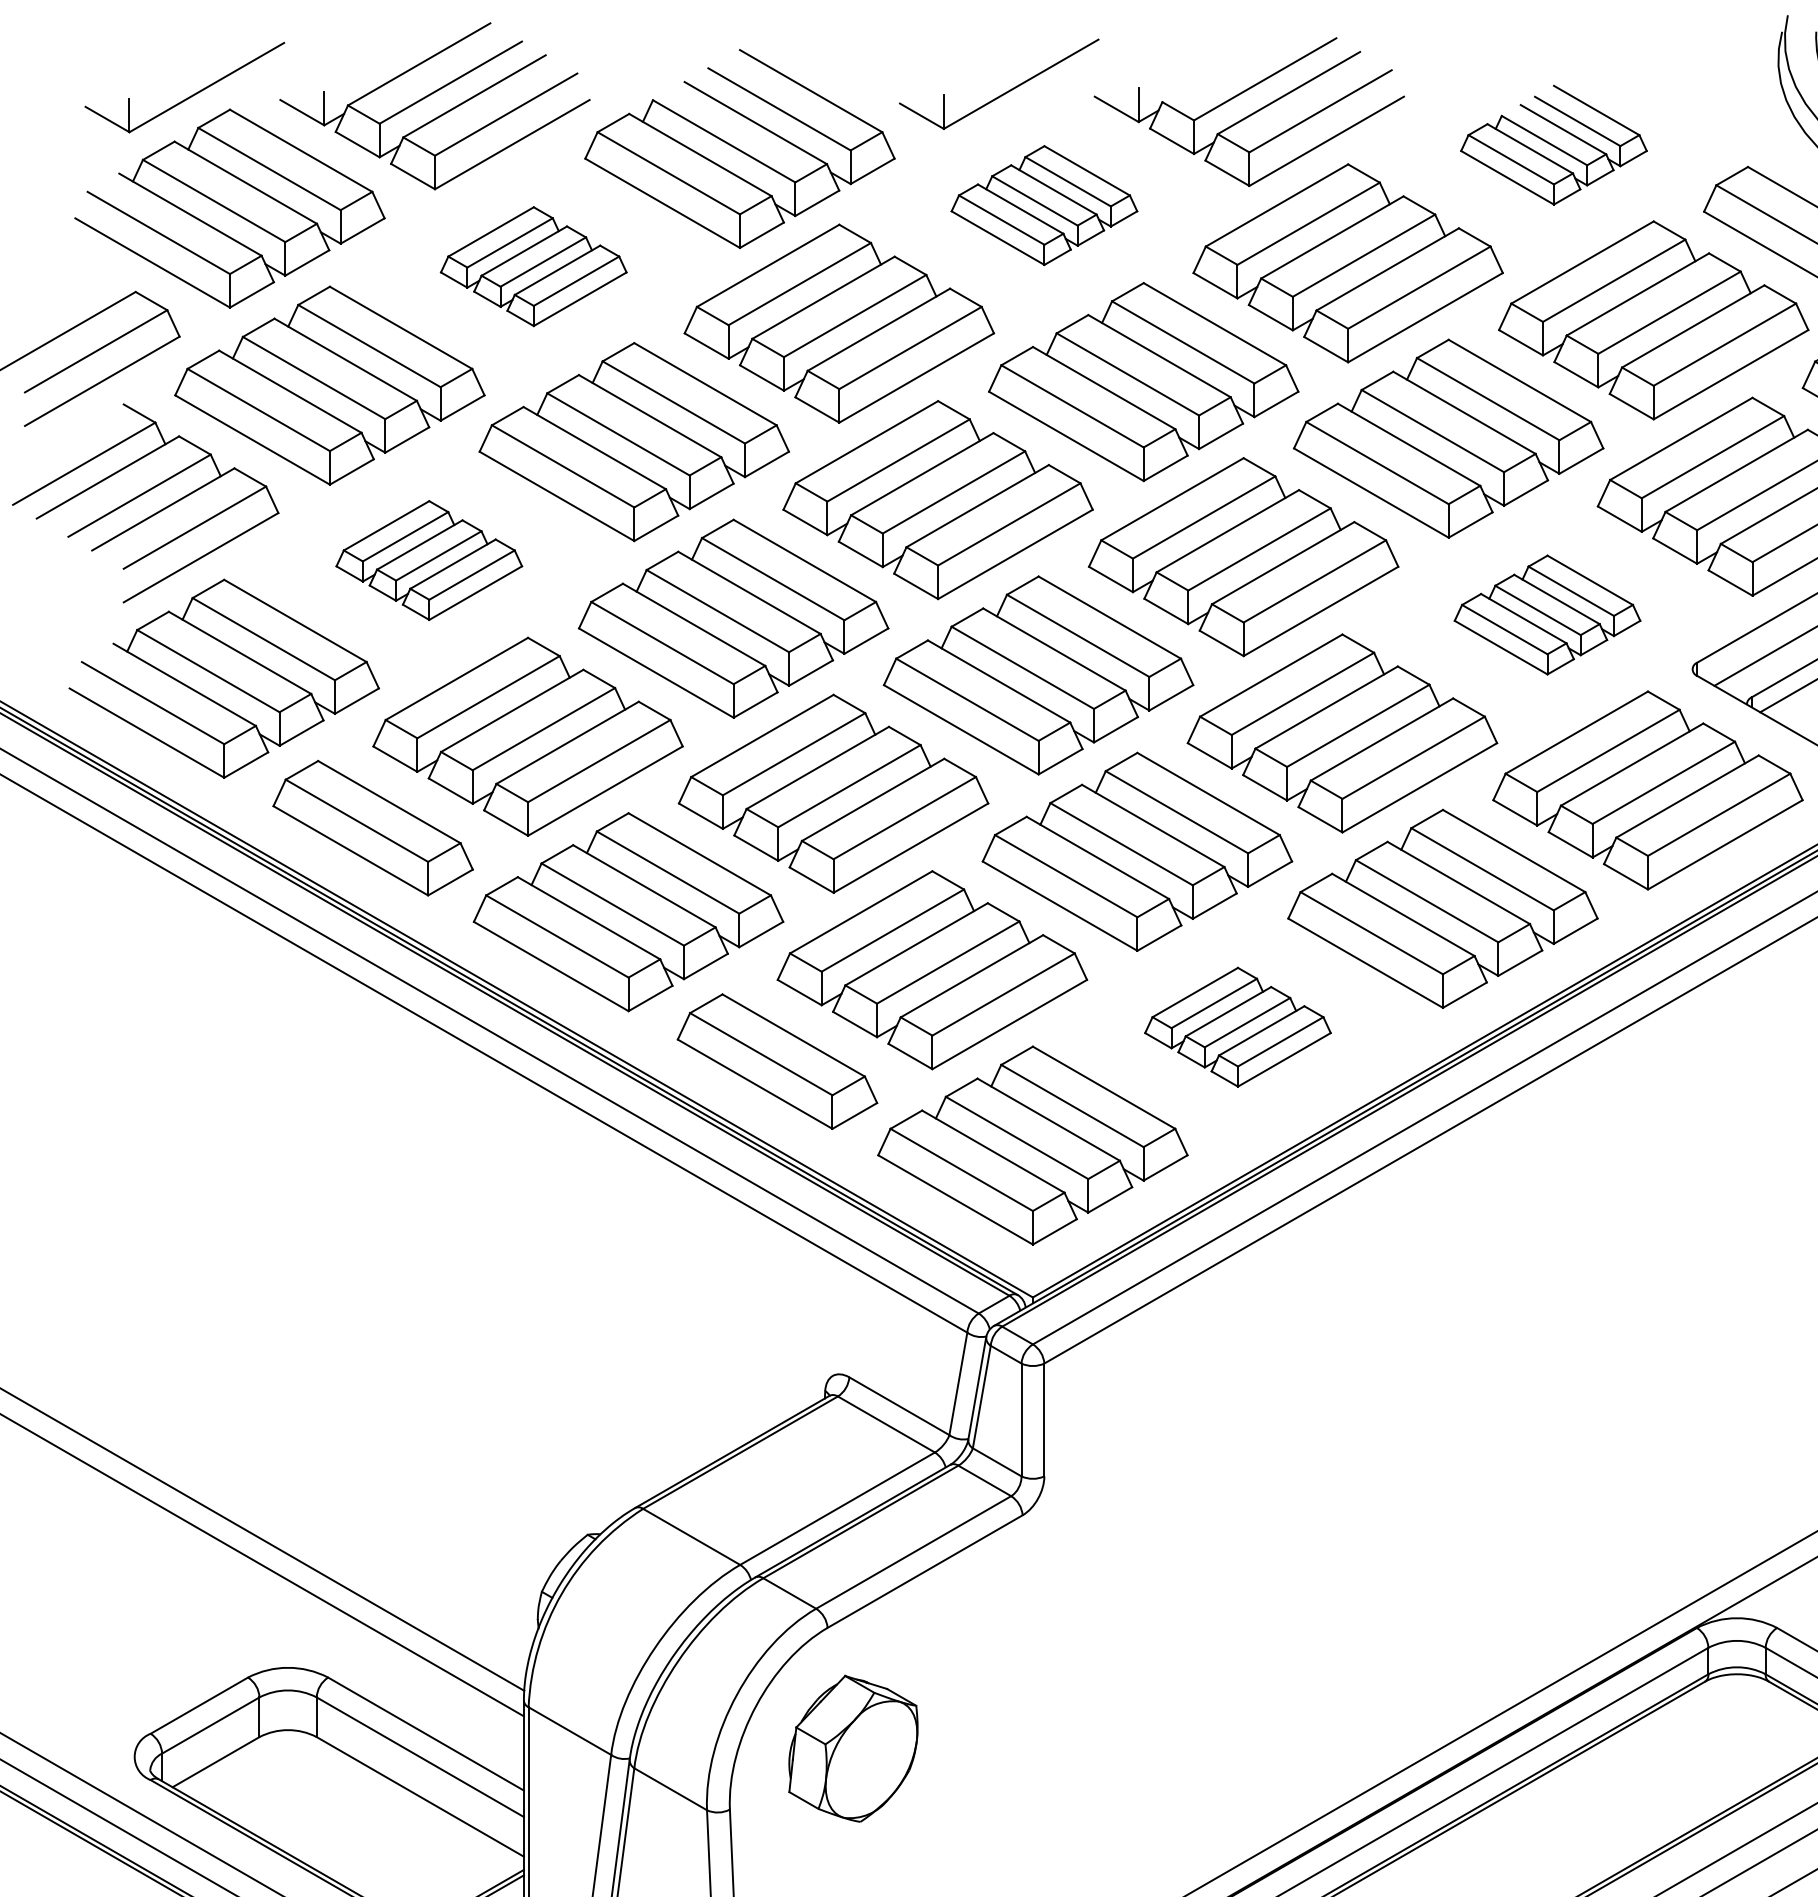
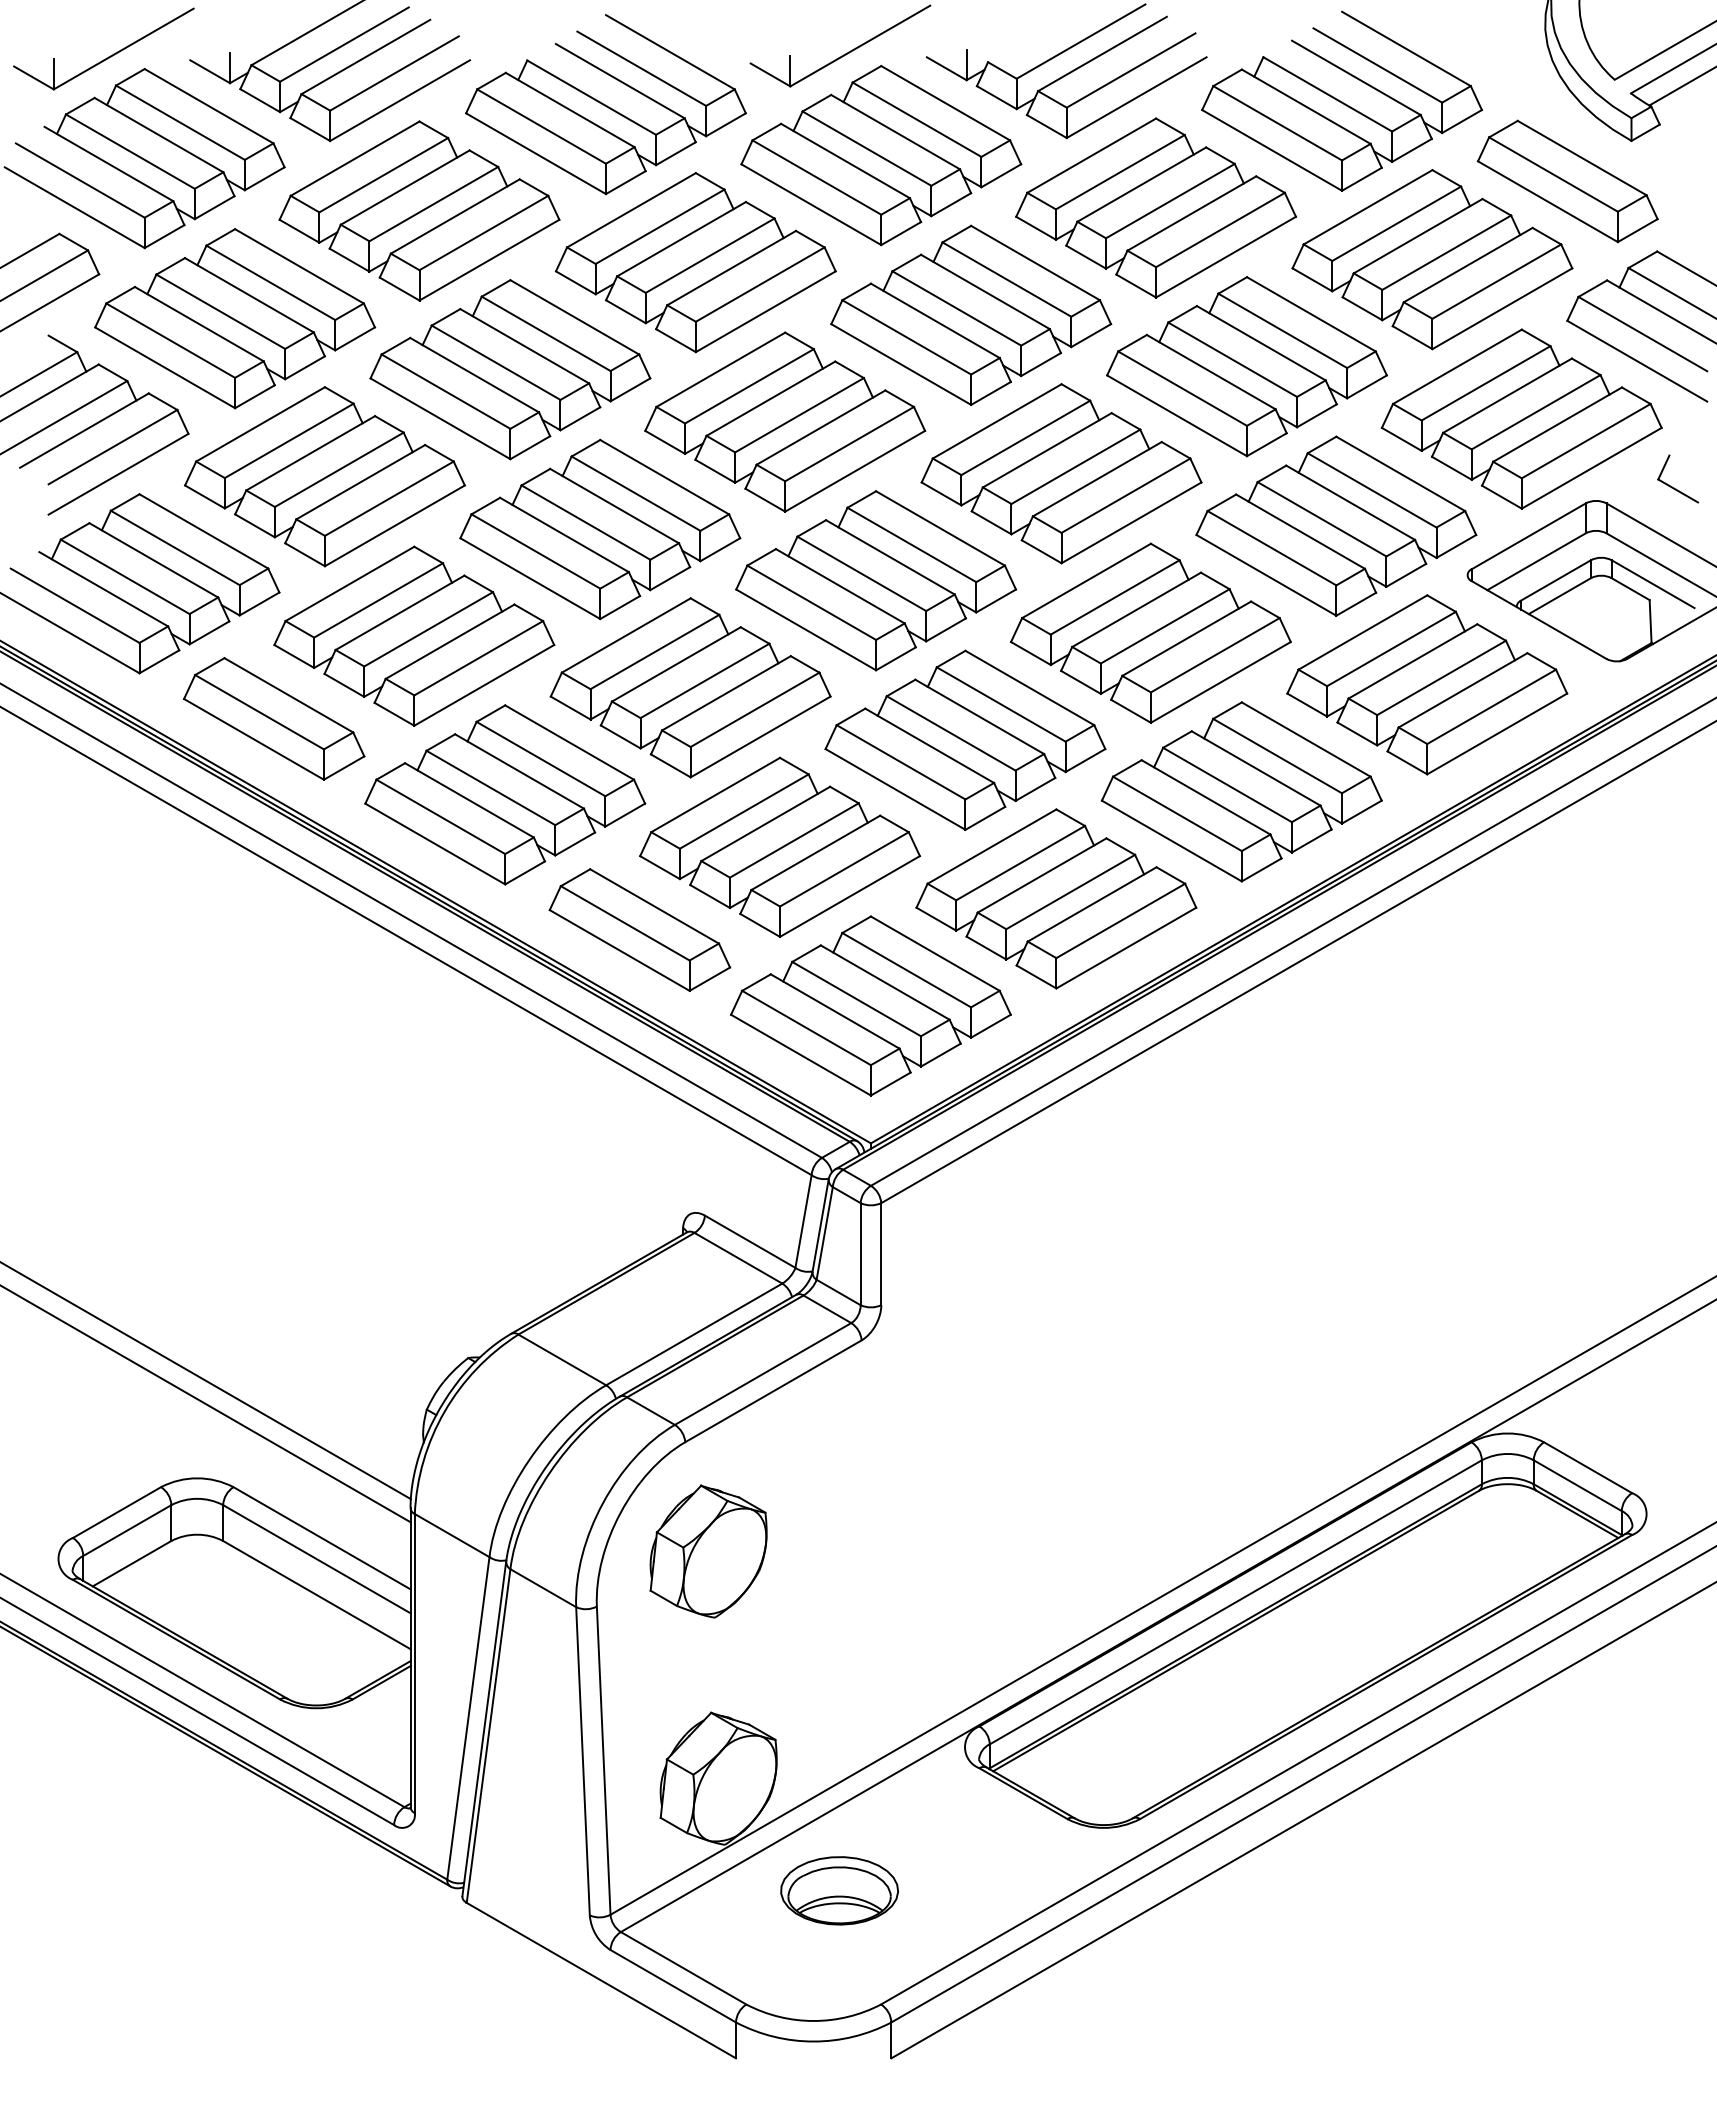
part: (1554, 144) -> (1342, 100), size x1.67
part: (1044, 205) -> (881, 155), size x1.67
part: (533, 266) -> (419, 210), size x1.67
part: (428, 560) -> (324, 476), size x1.67
part: (1547, 614) -> (1336, 525), size x1.67
part: (1238, 1026) -> (1056, 898), size x1.67

